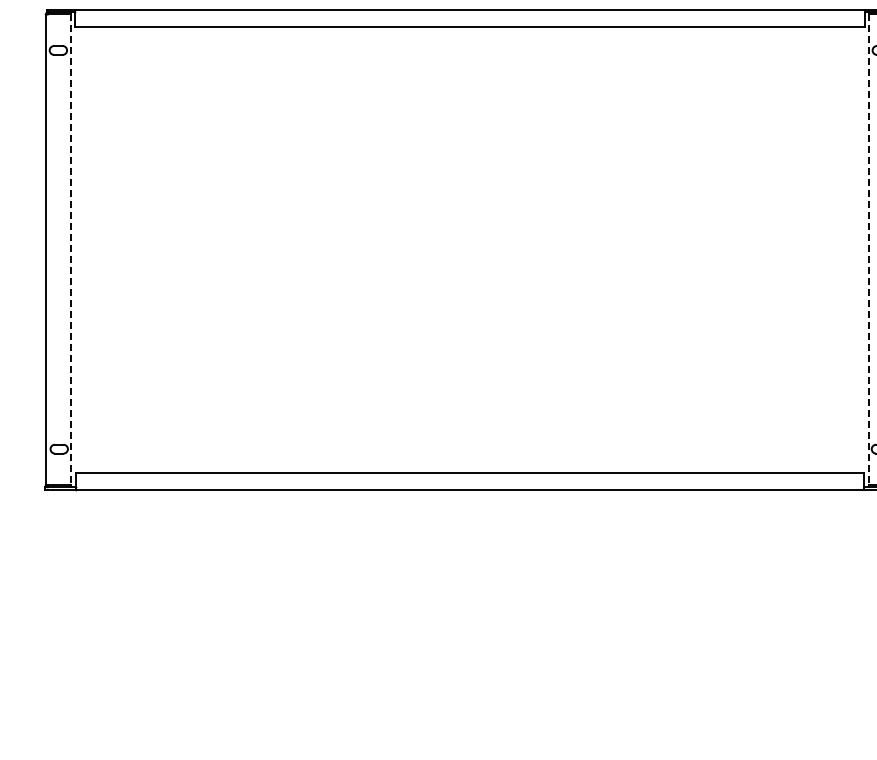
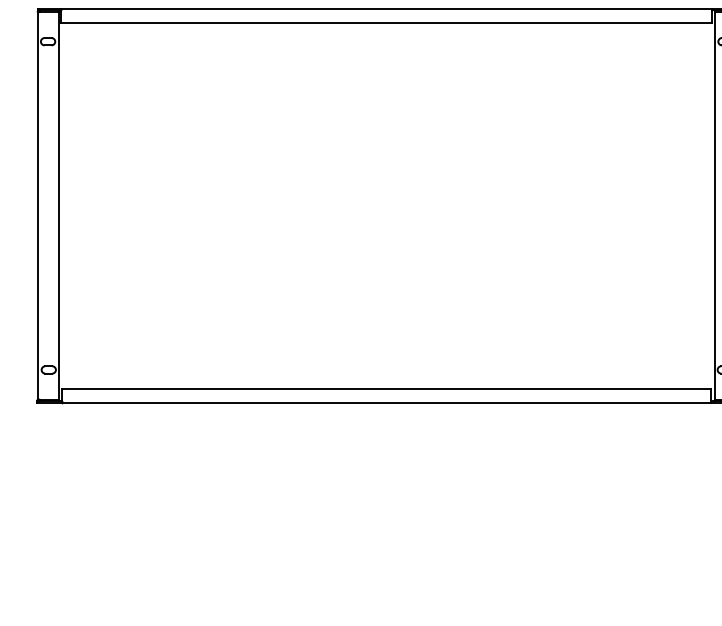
line: (71, 250) -> (58, 206), dashed -> solid
line: (868, 250) -> (714, 206), dashed -> solid

